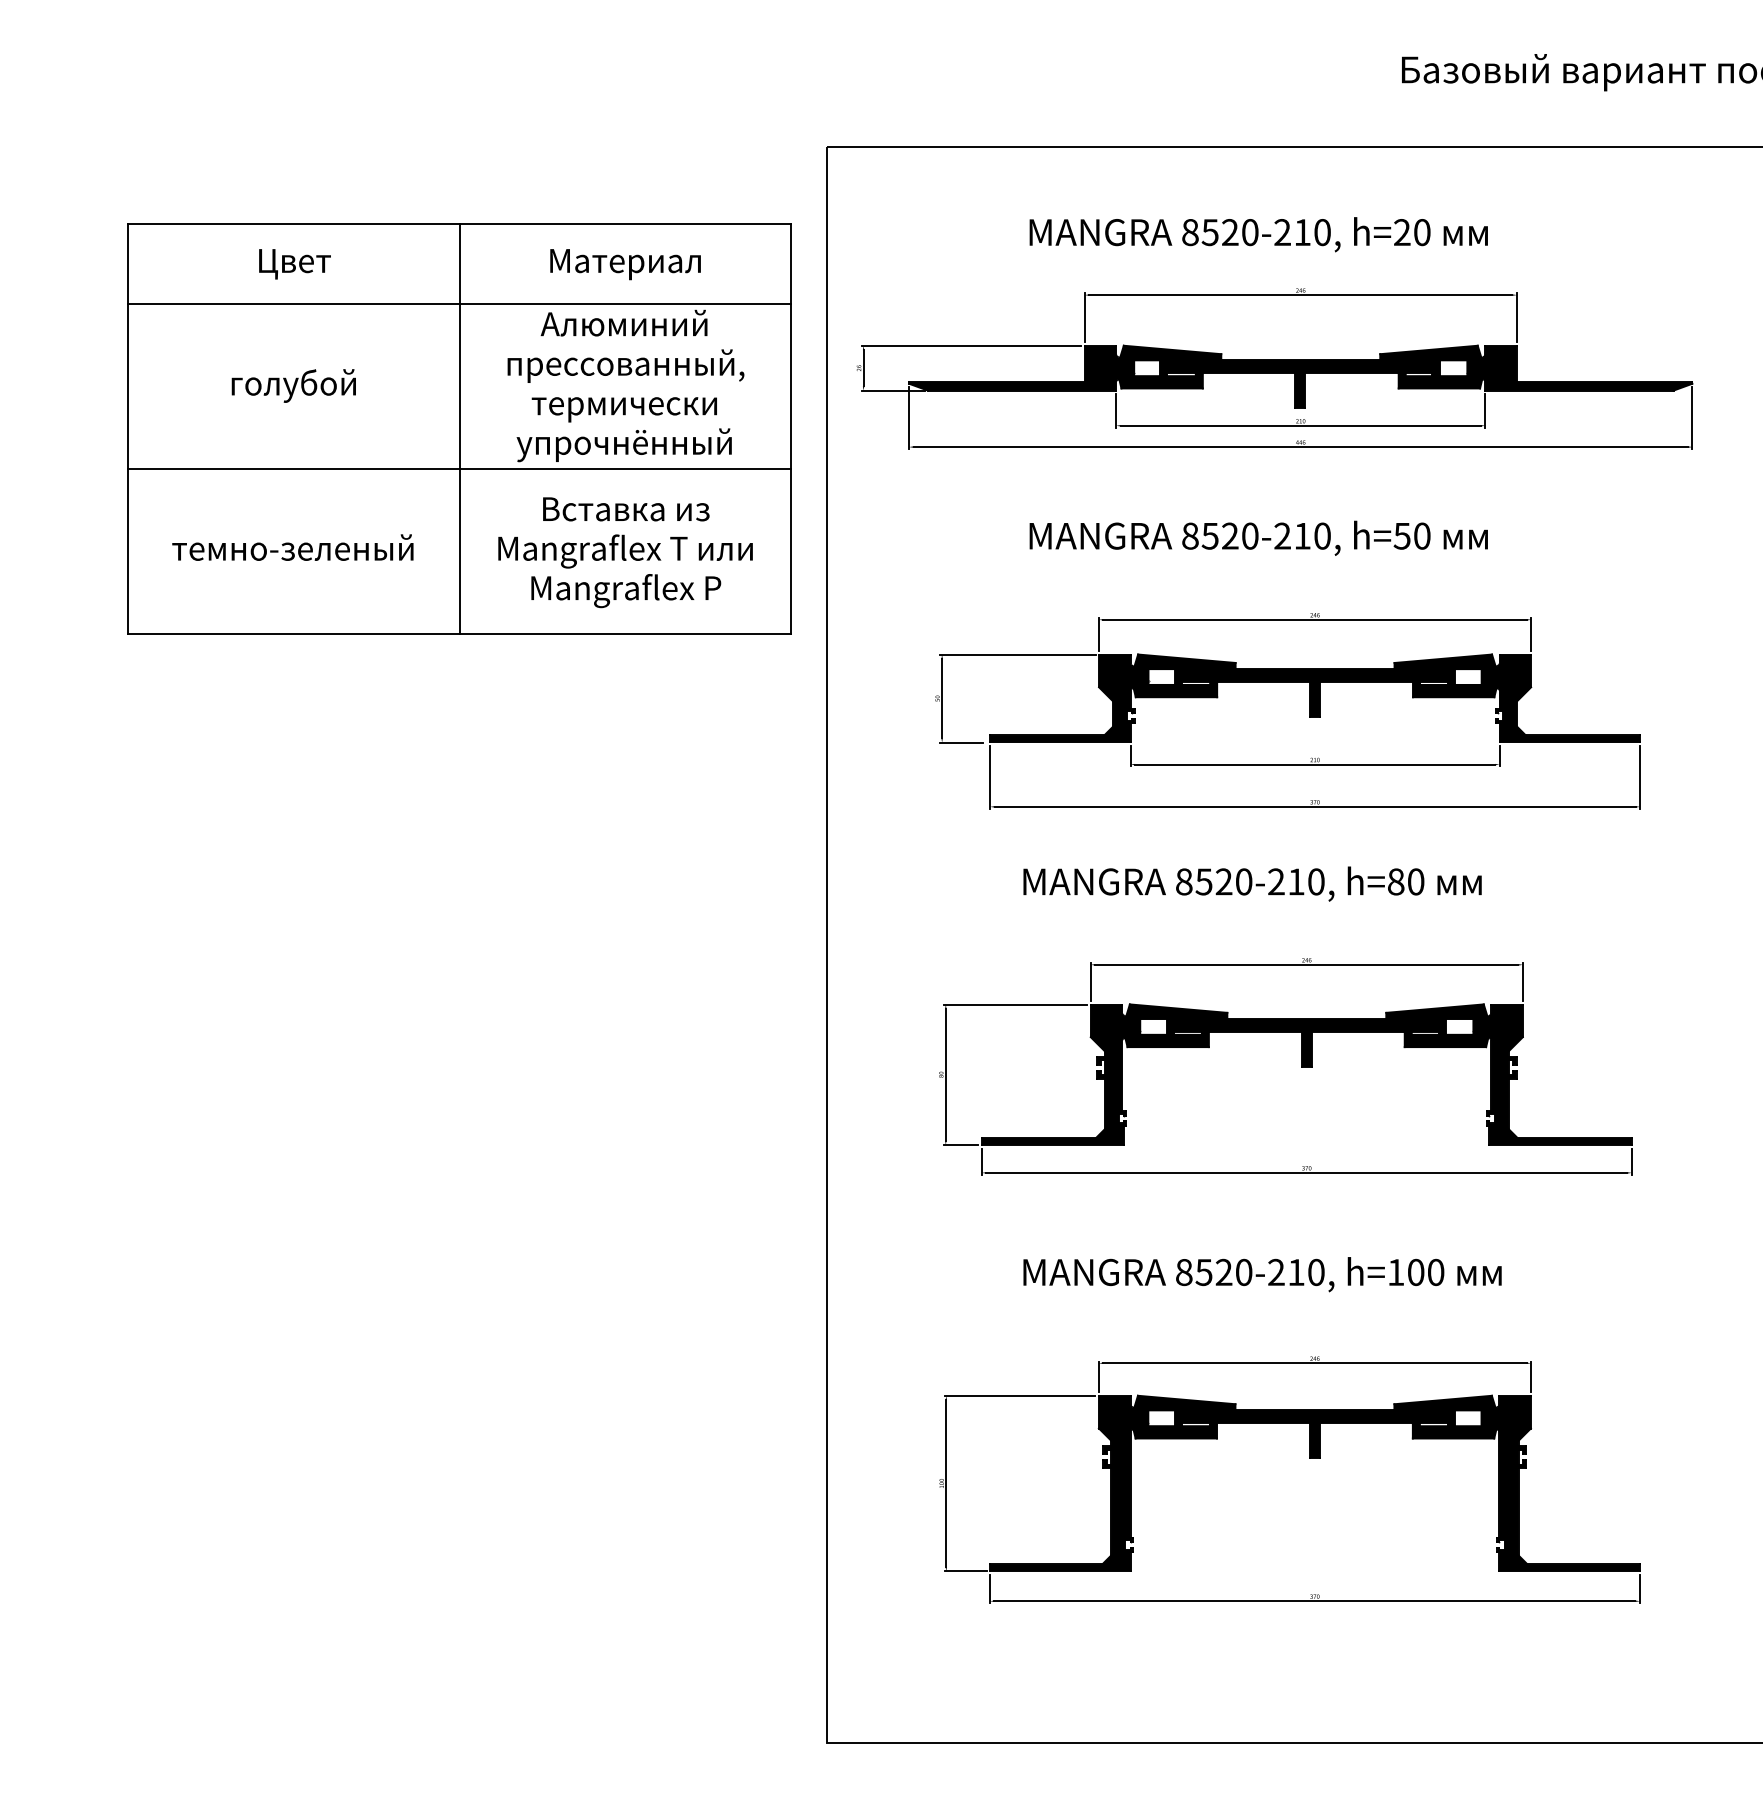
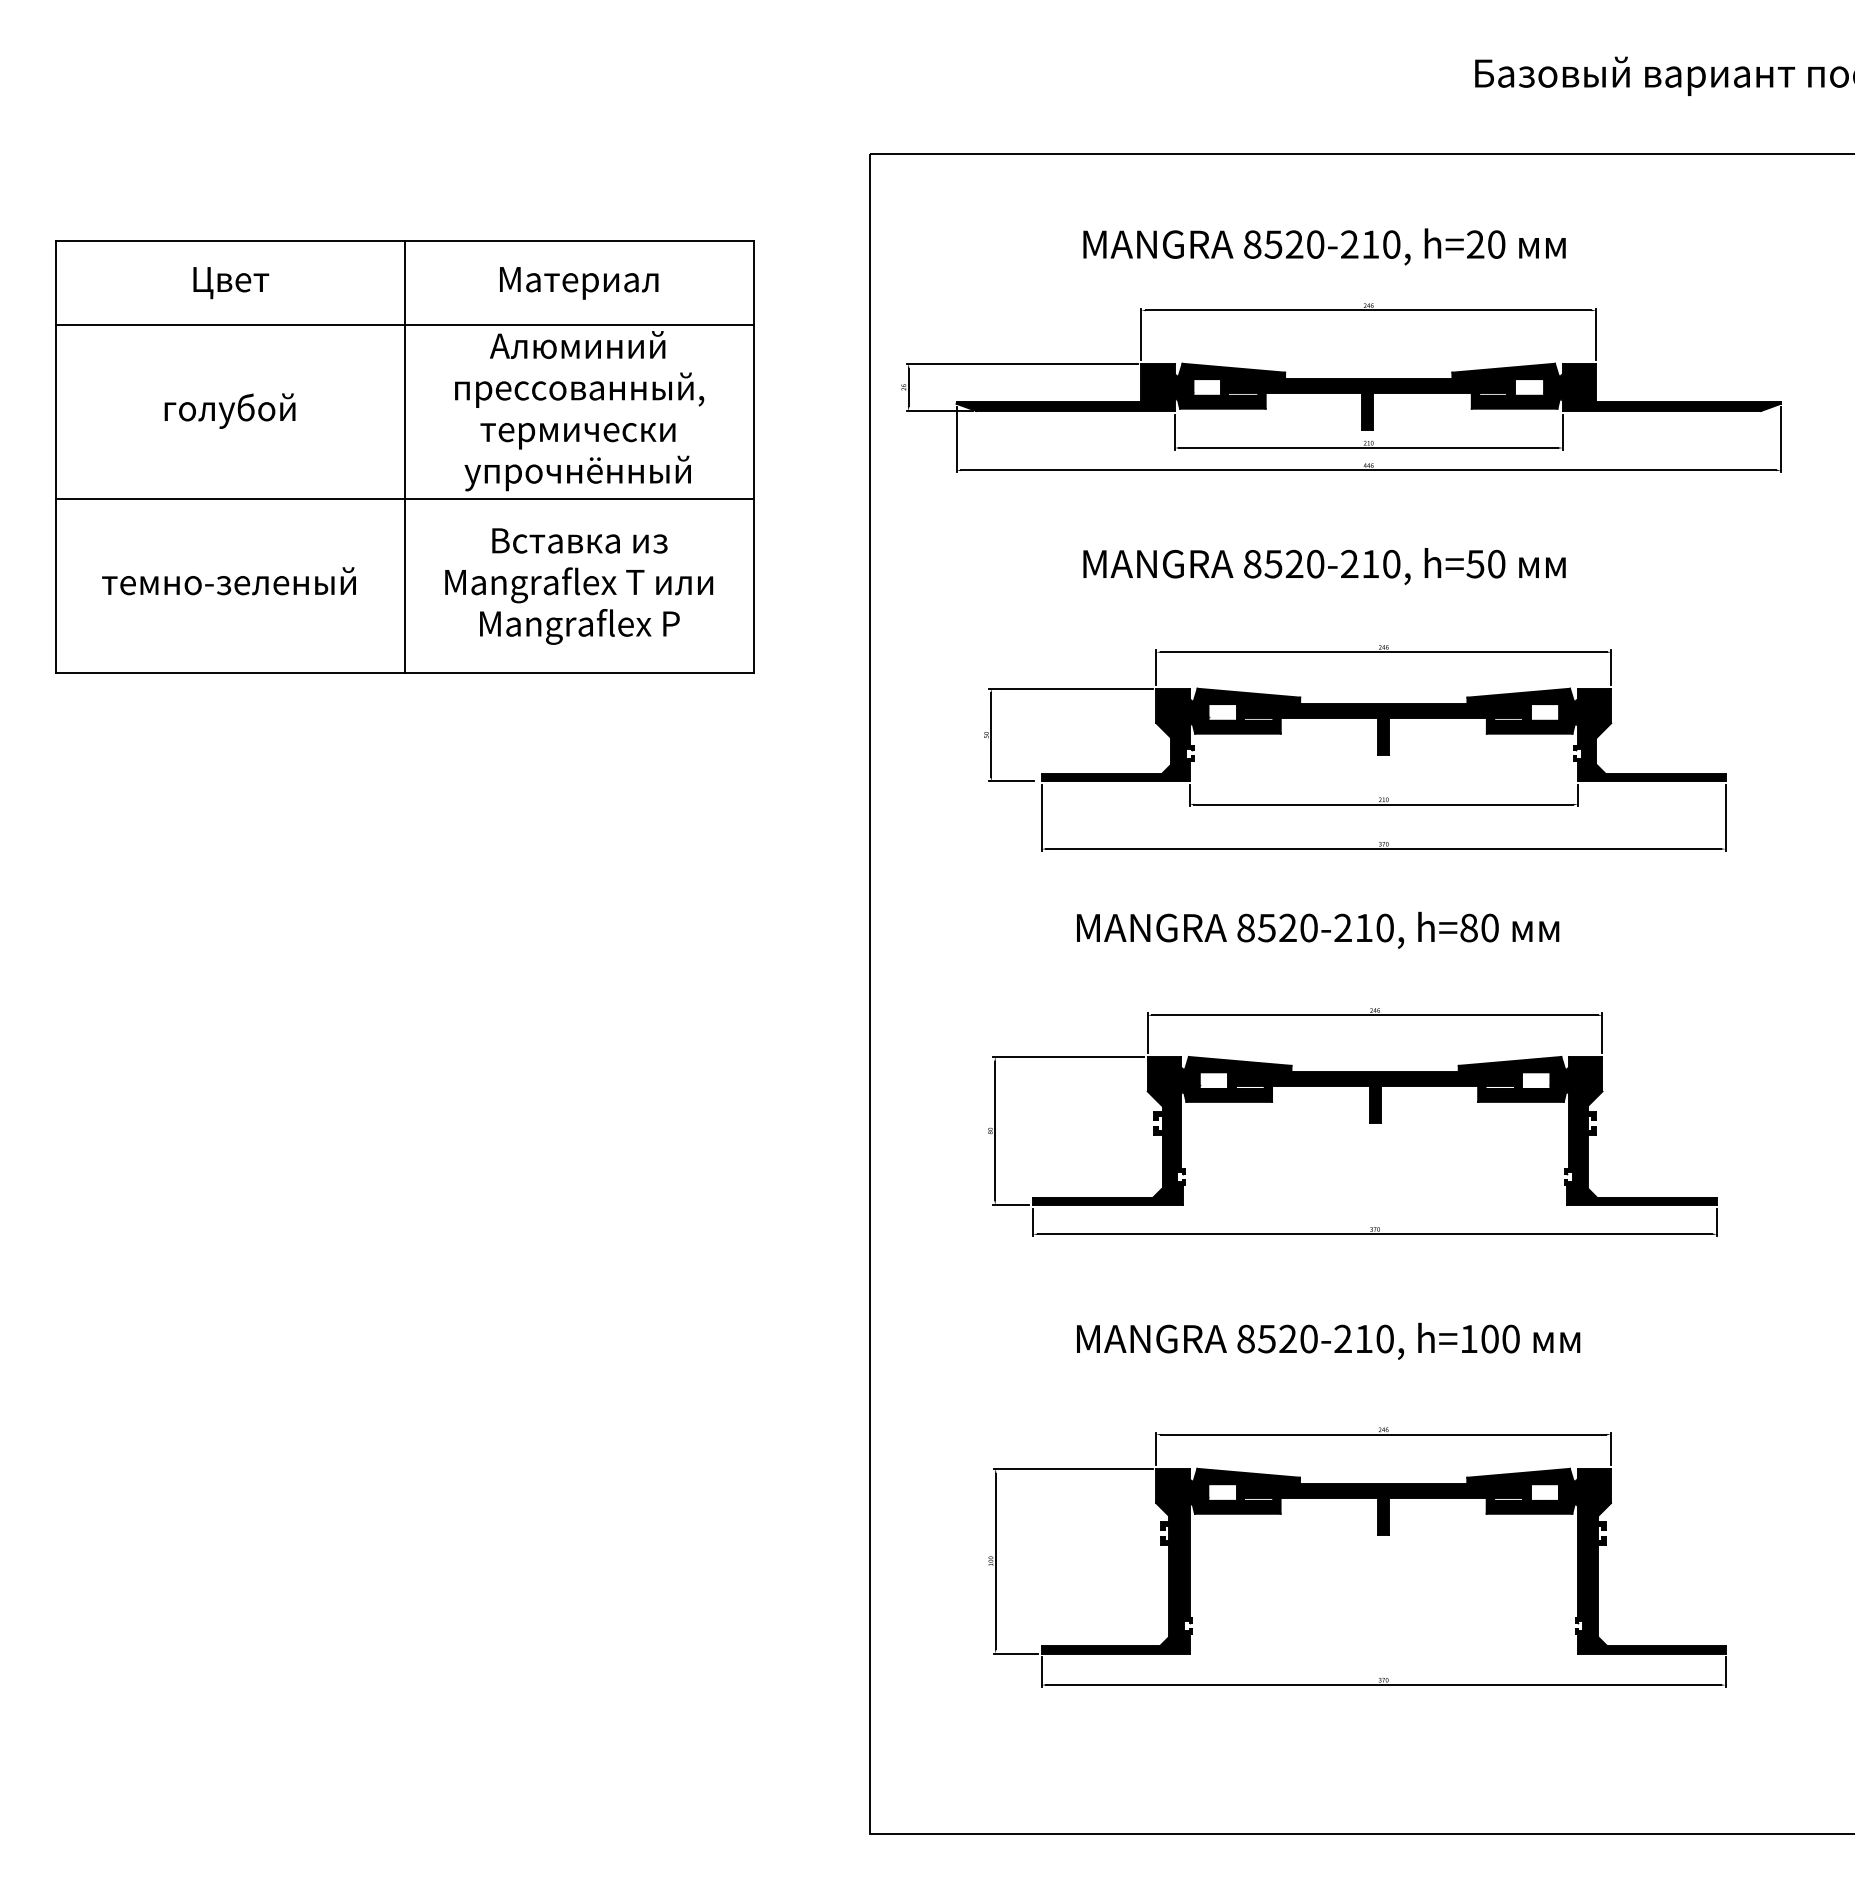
part: (459, 429) -> (404, 456), moved

